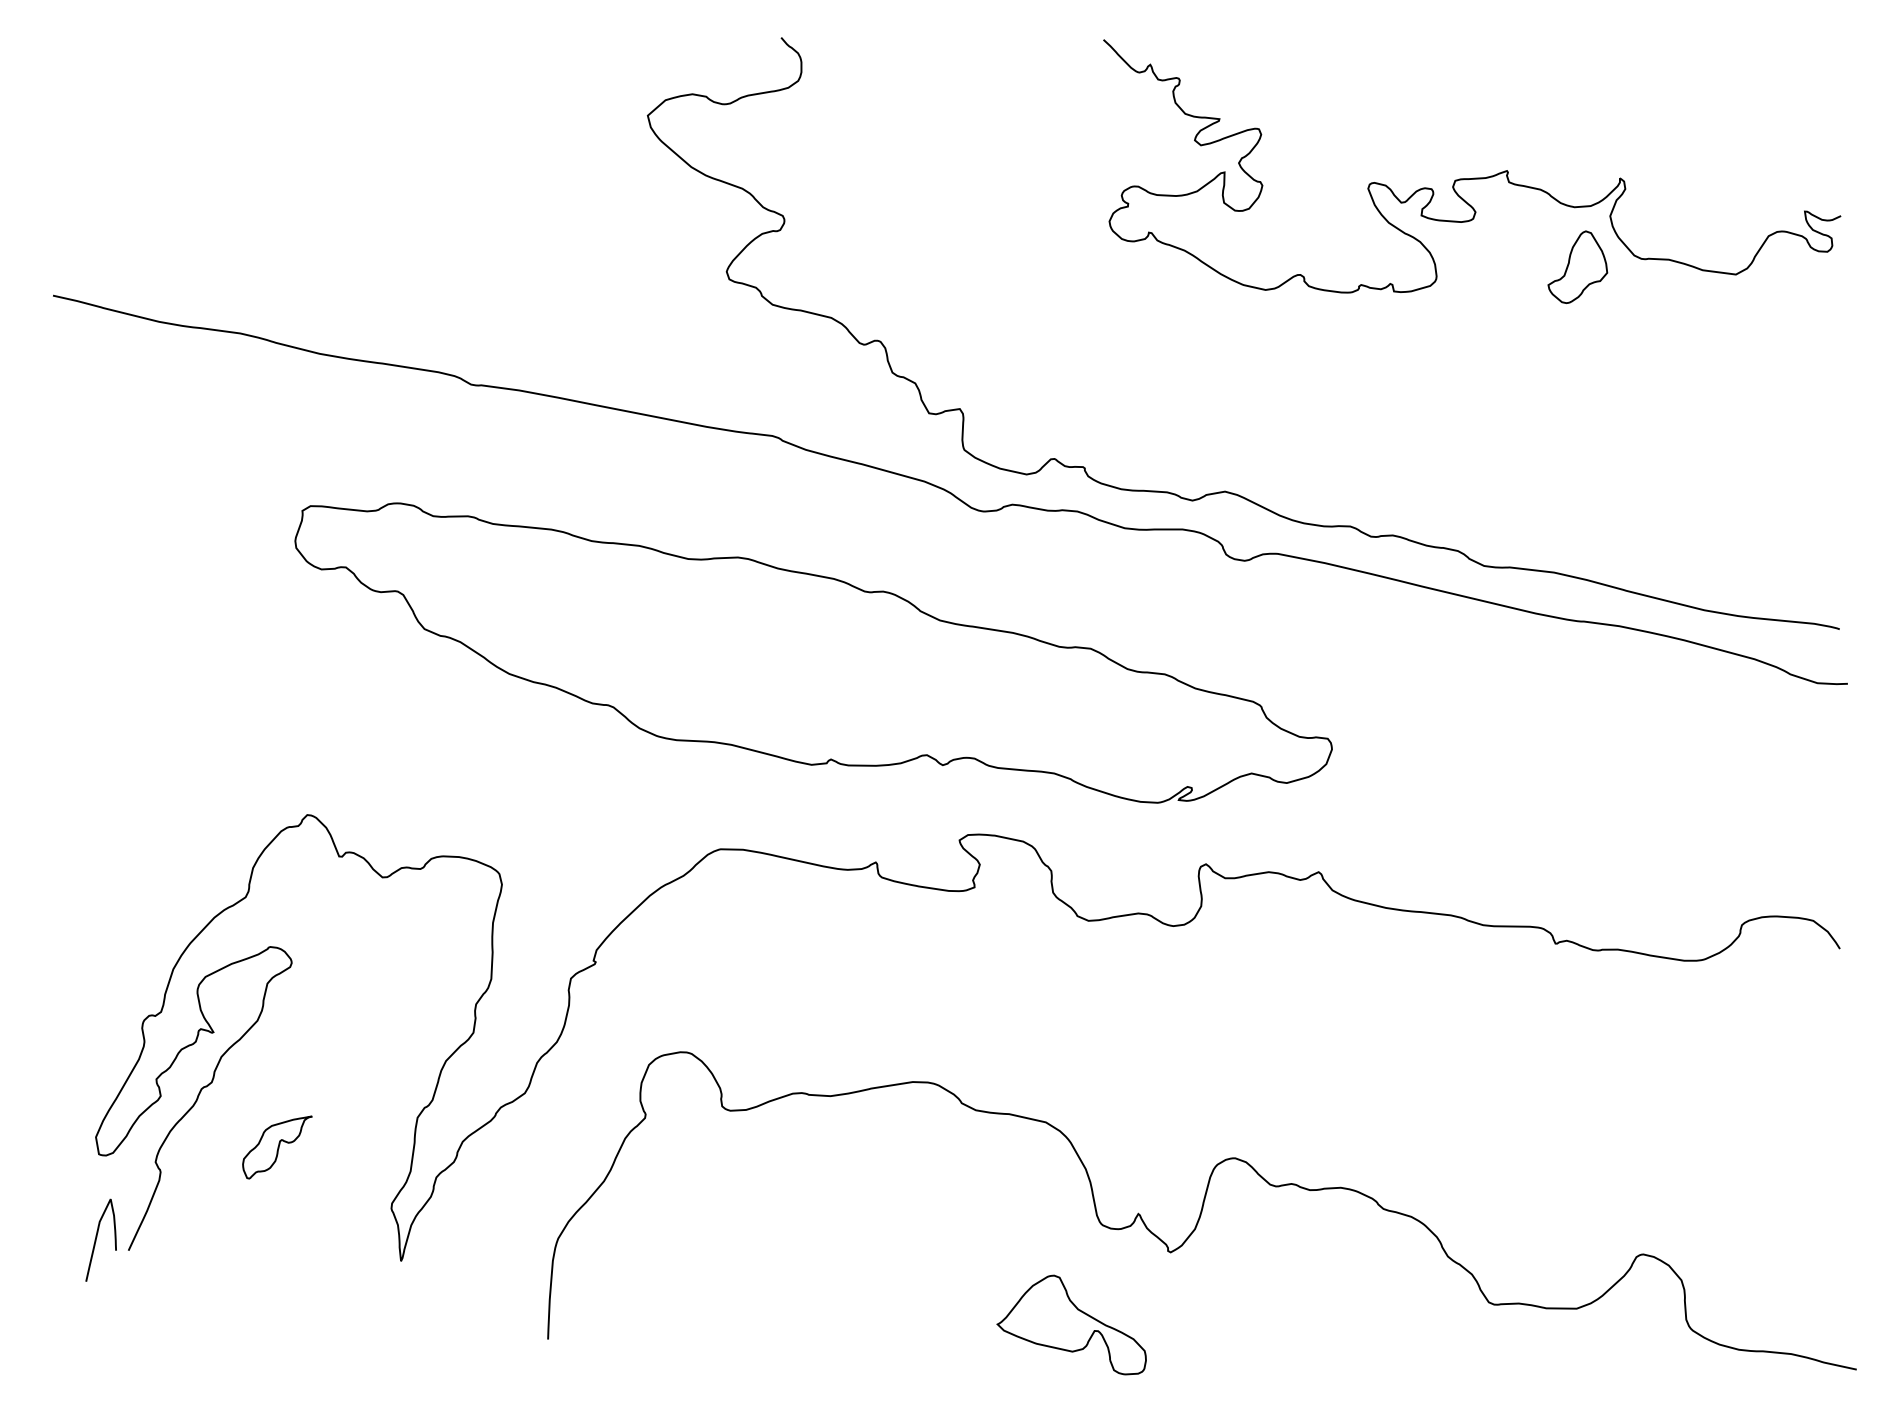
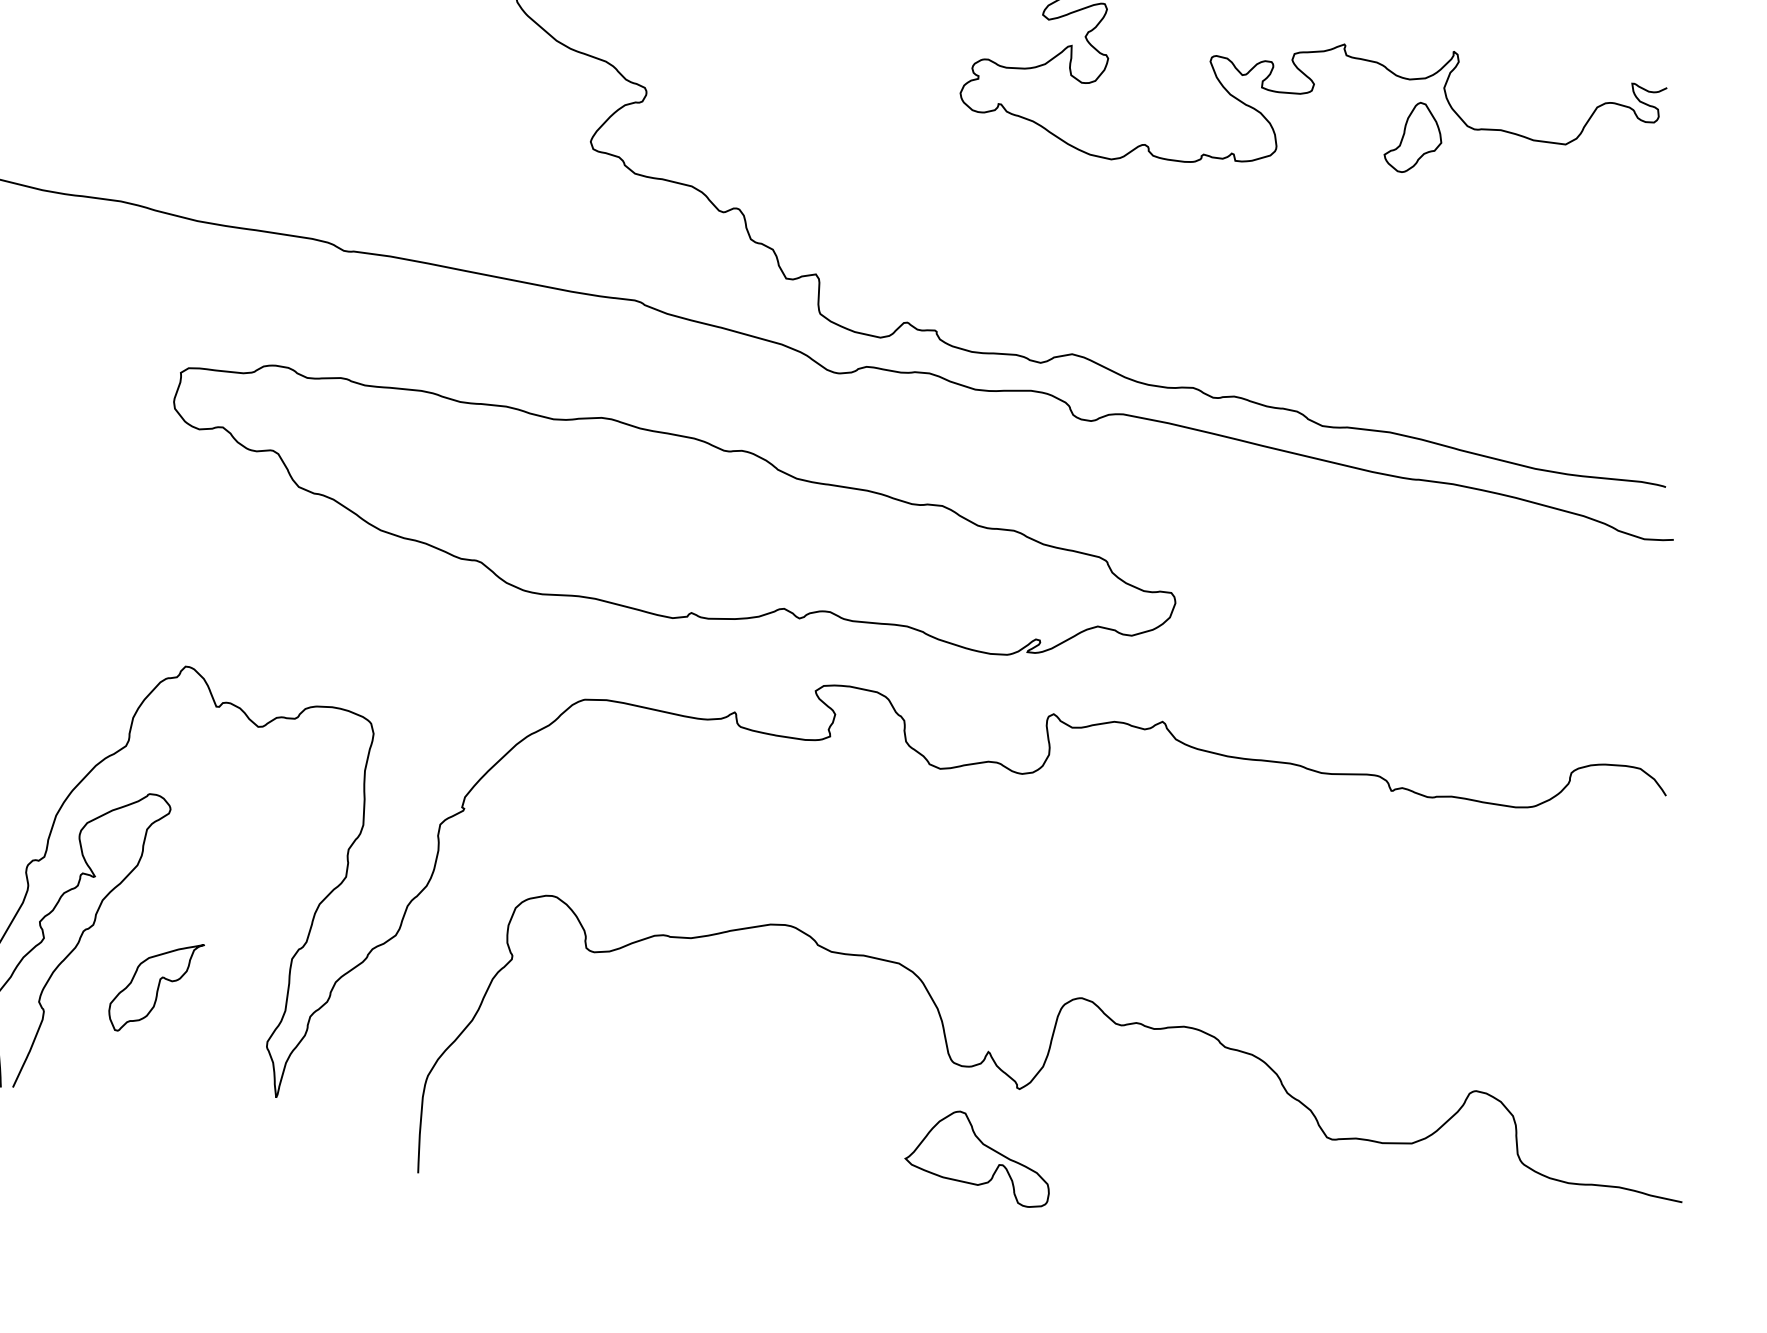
part: (277, 1147) -> (156, 987), size x1.43
part: (1071, 1324) -> (976, 1158), moved

